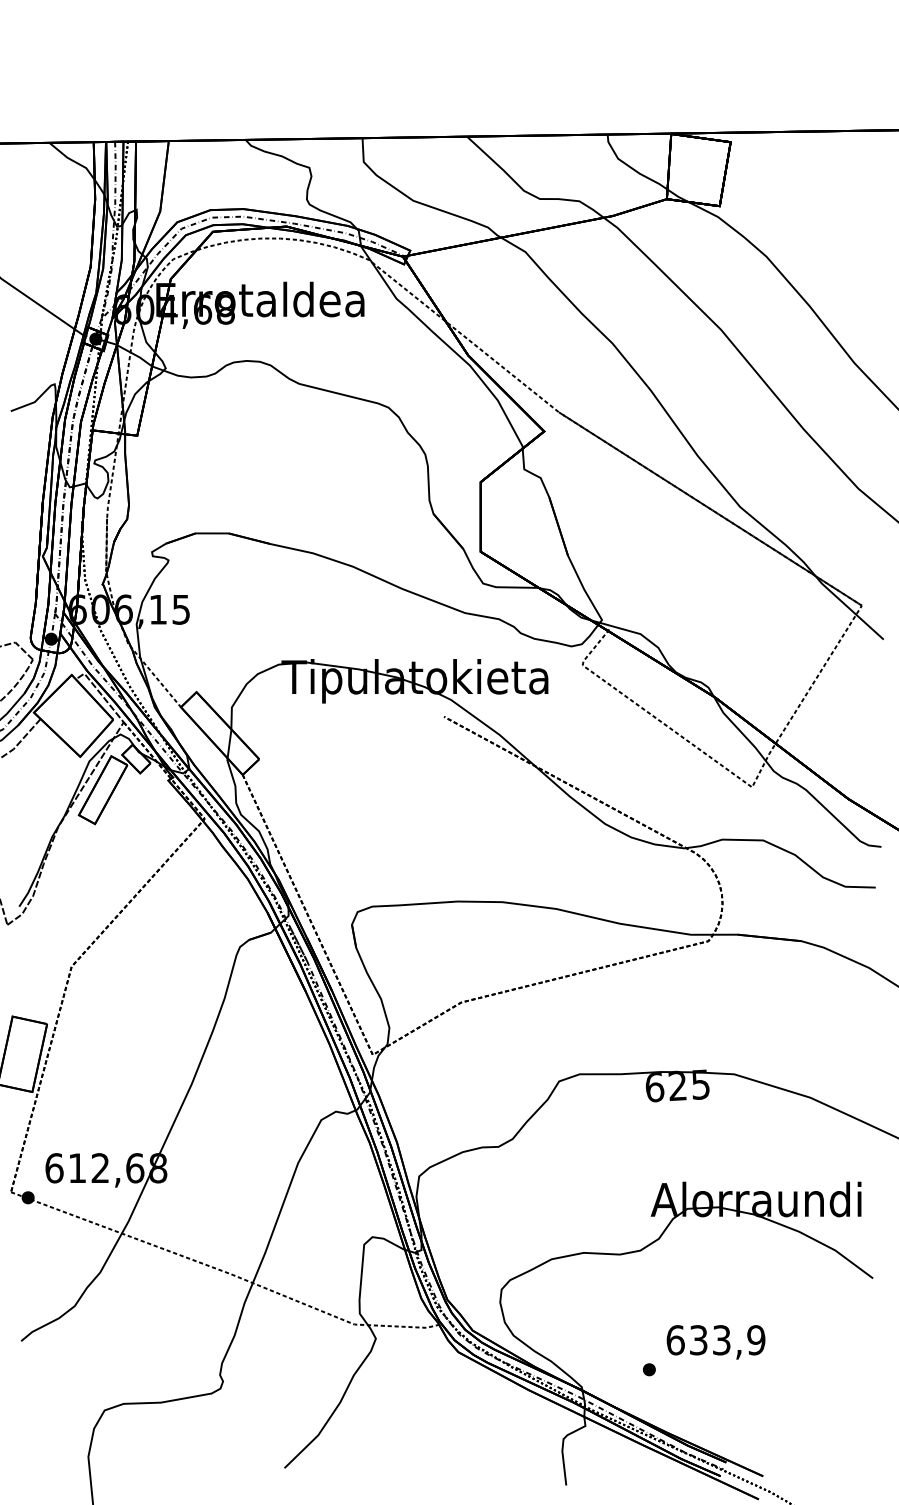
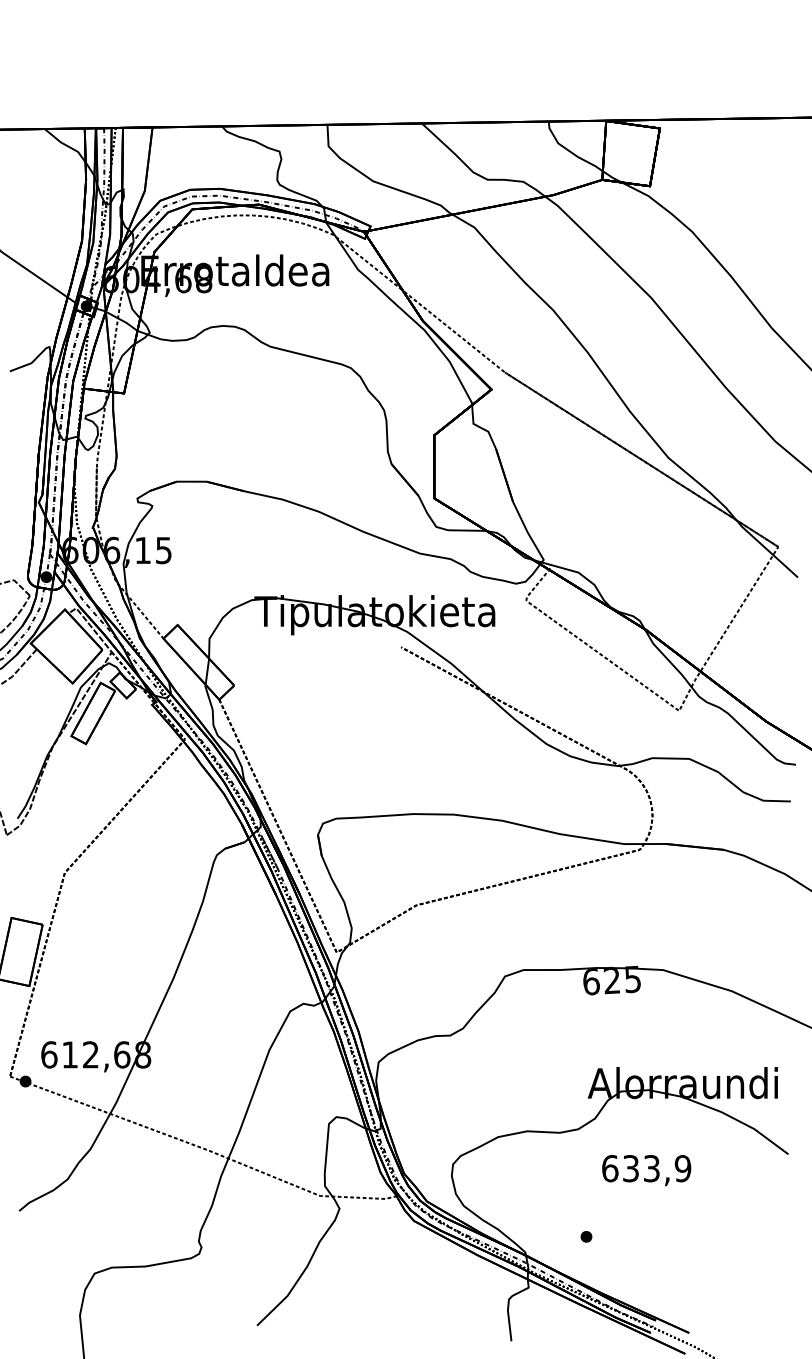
text: (715, 1342) -> (646, 1170), moved

